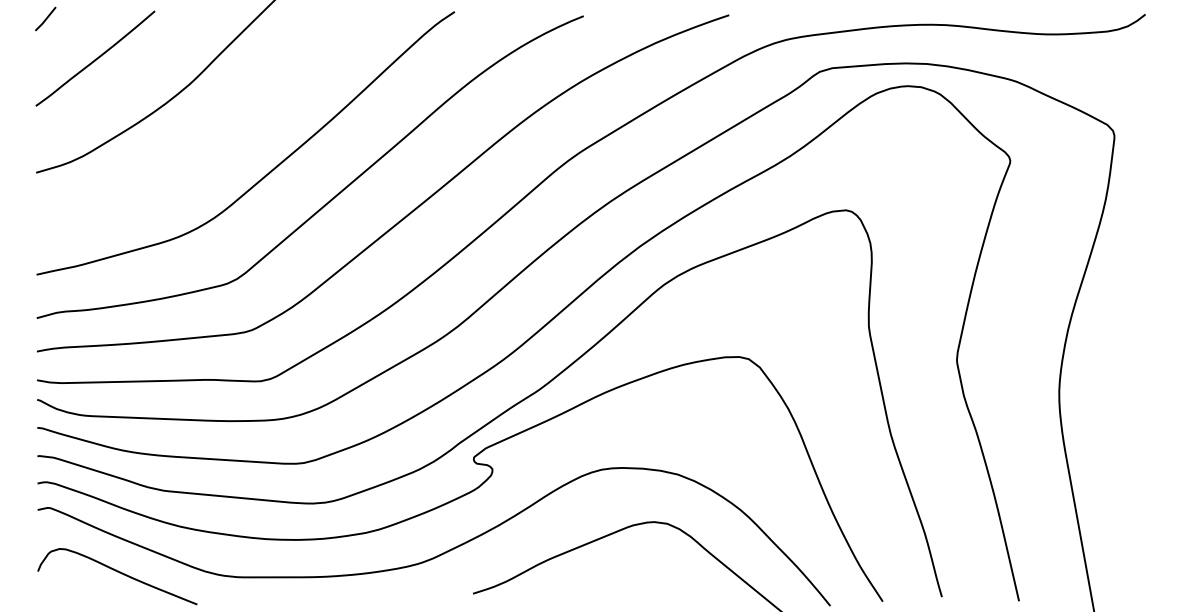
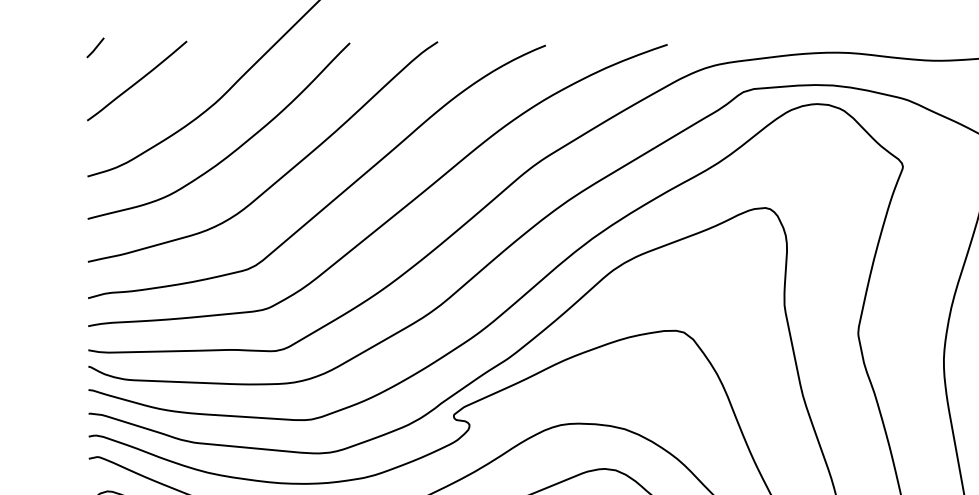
curve: (212, 140) -> (235, 149), added

